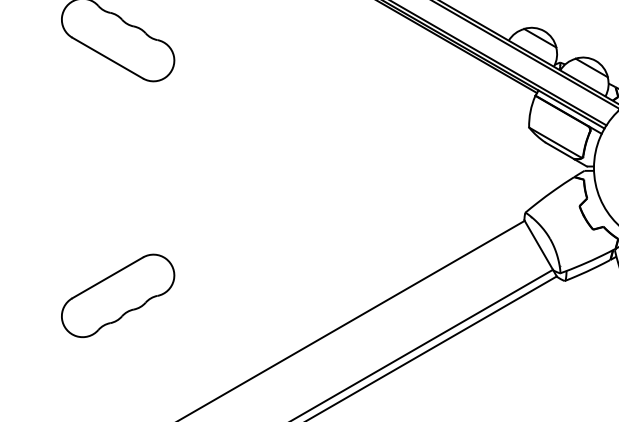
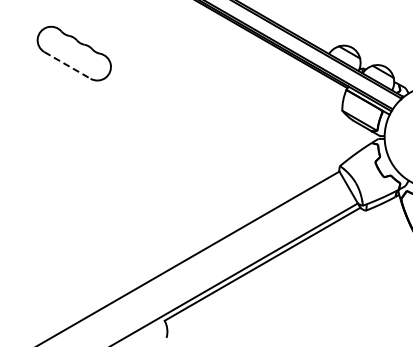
line: (107, 58) -> (67, 65), solid -> dashed
part: (116, 295) -> (73, 220), removed

